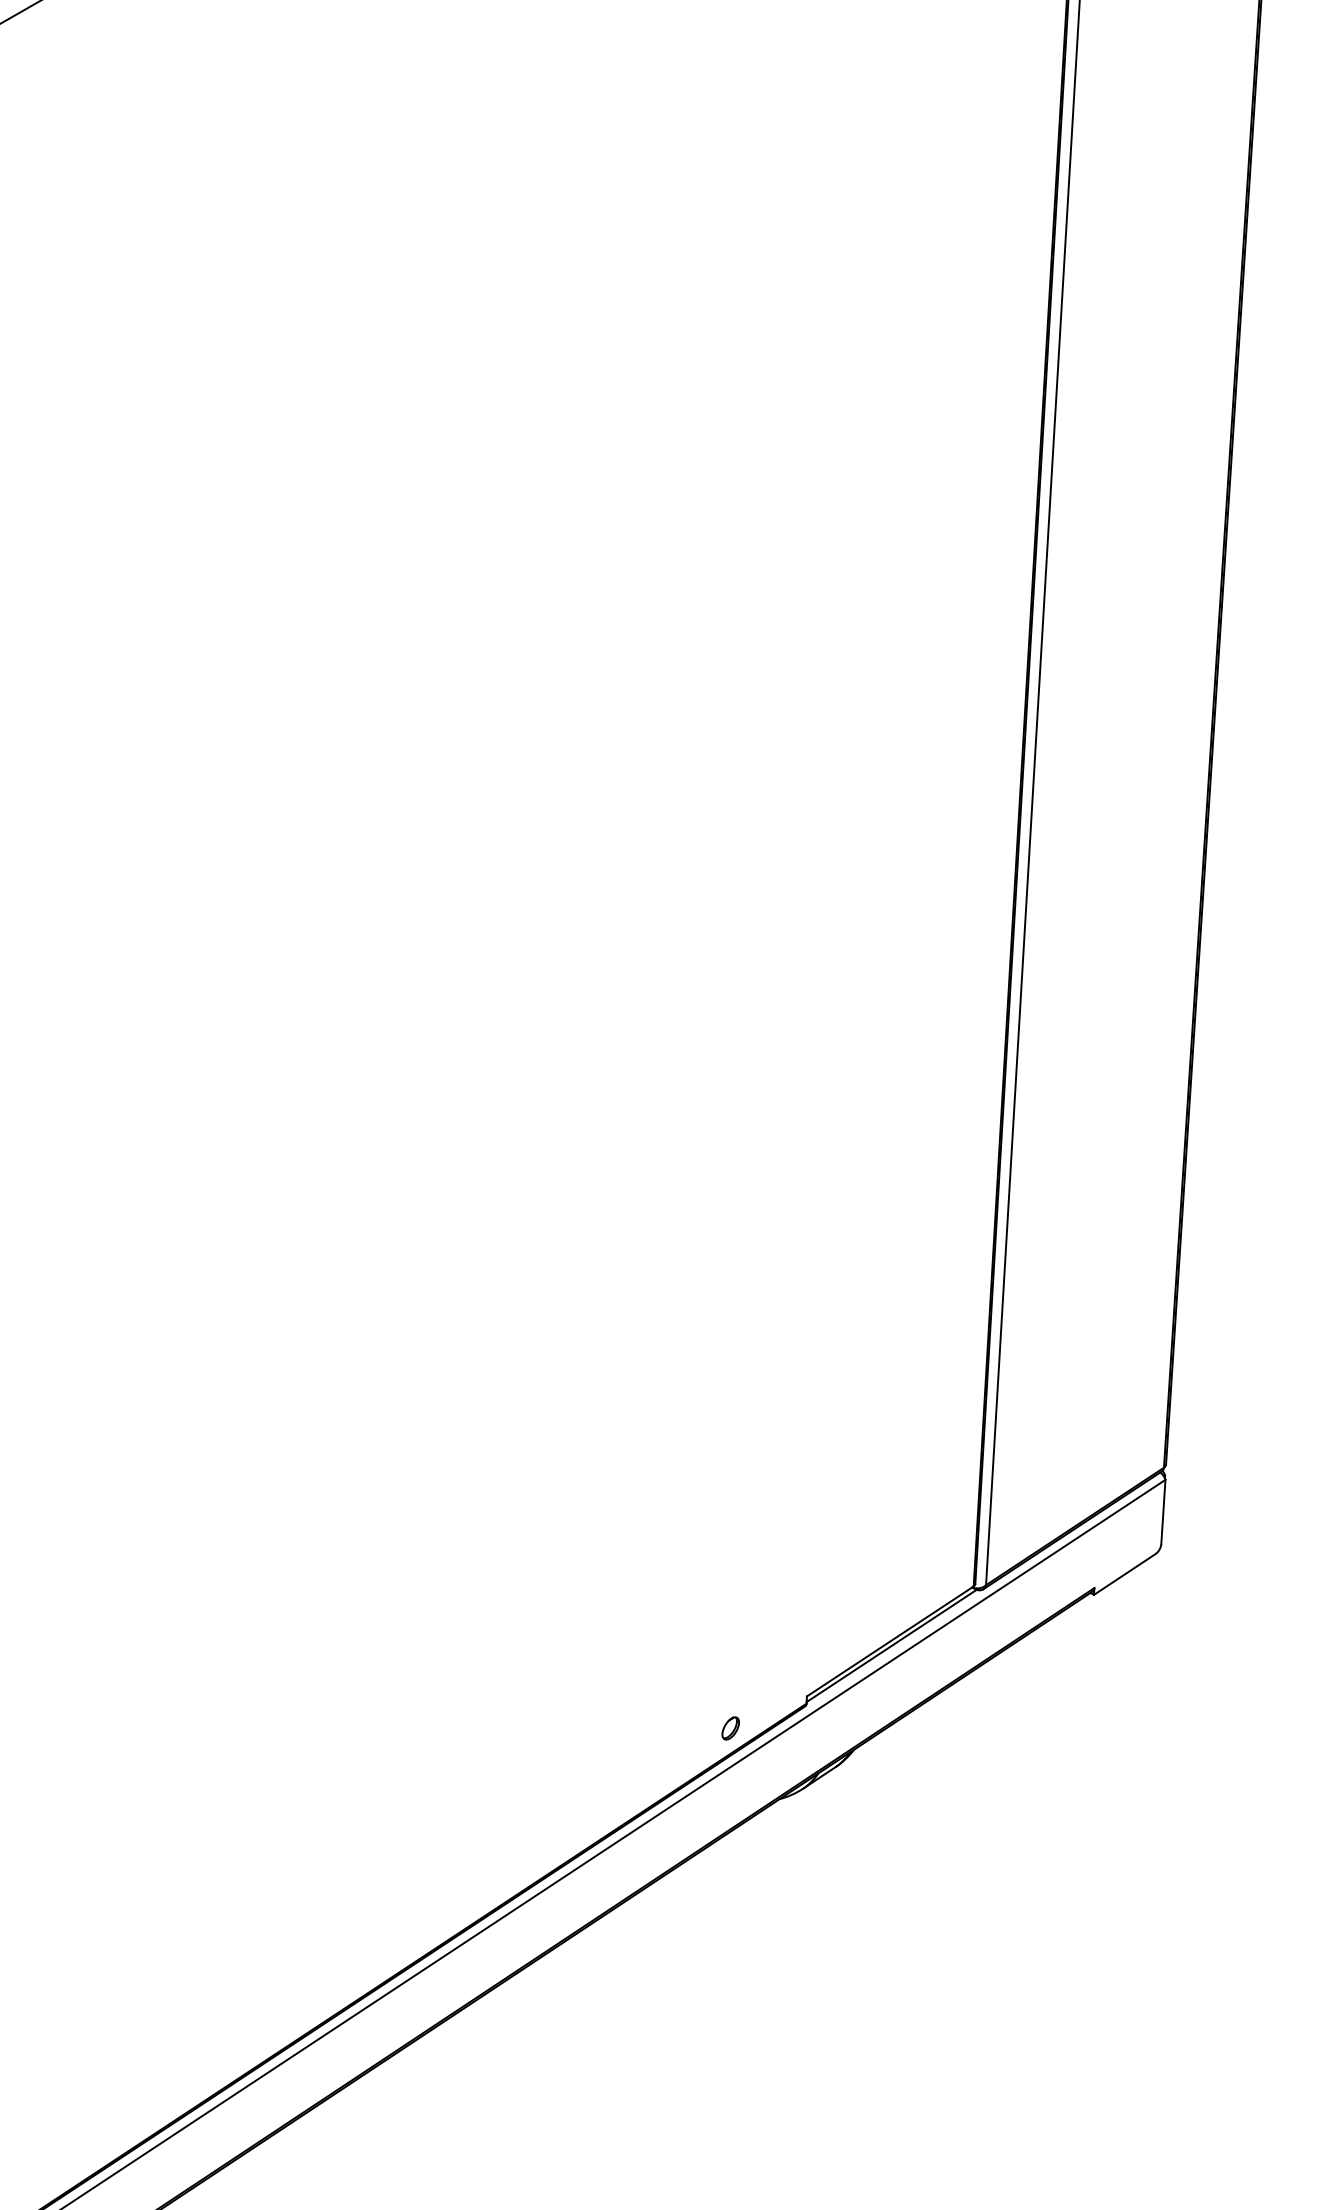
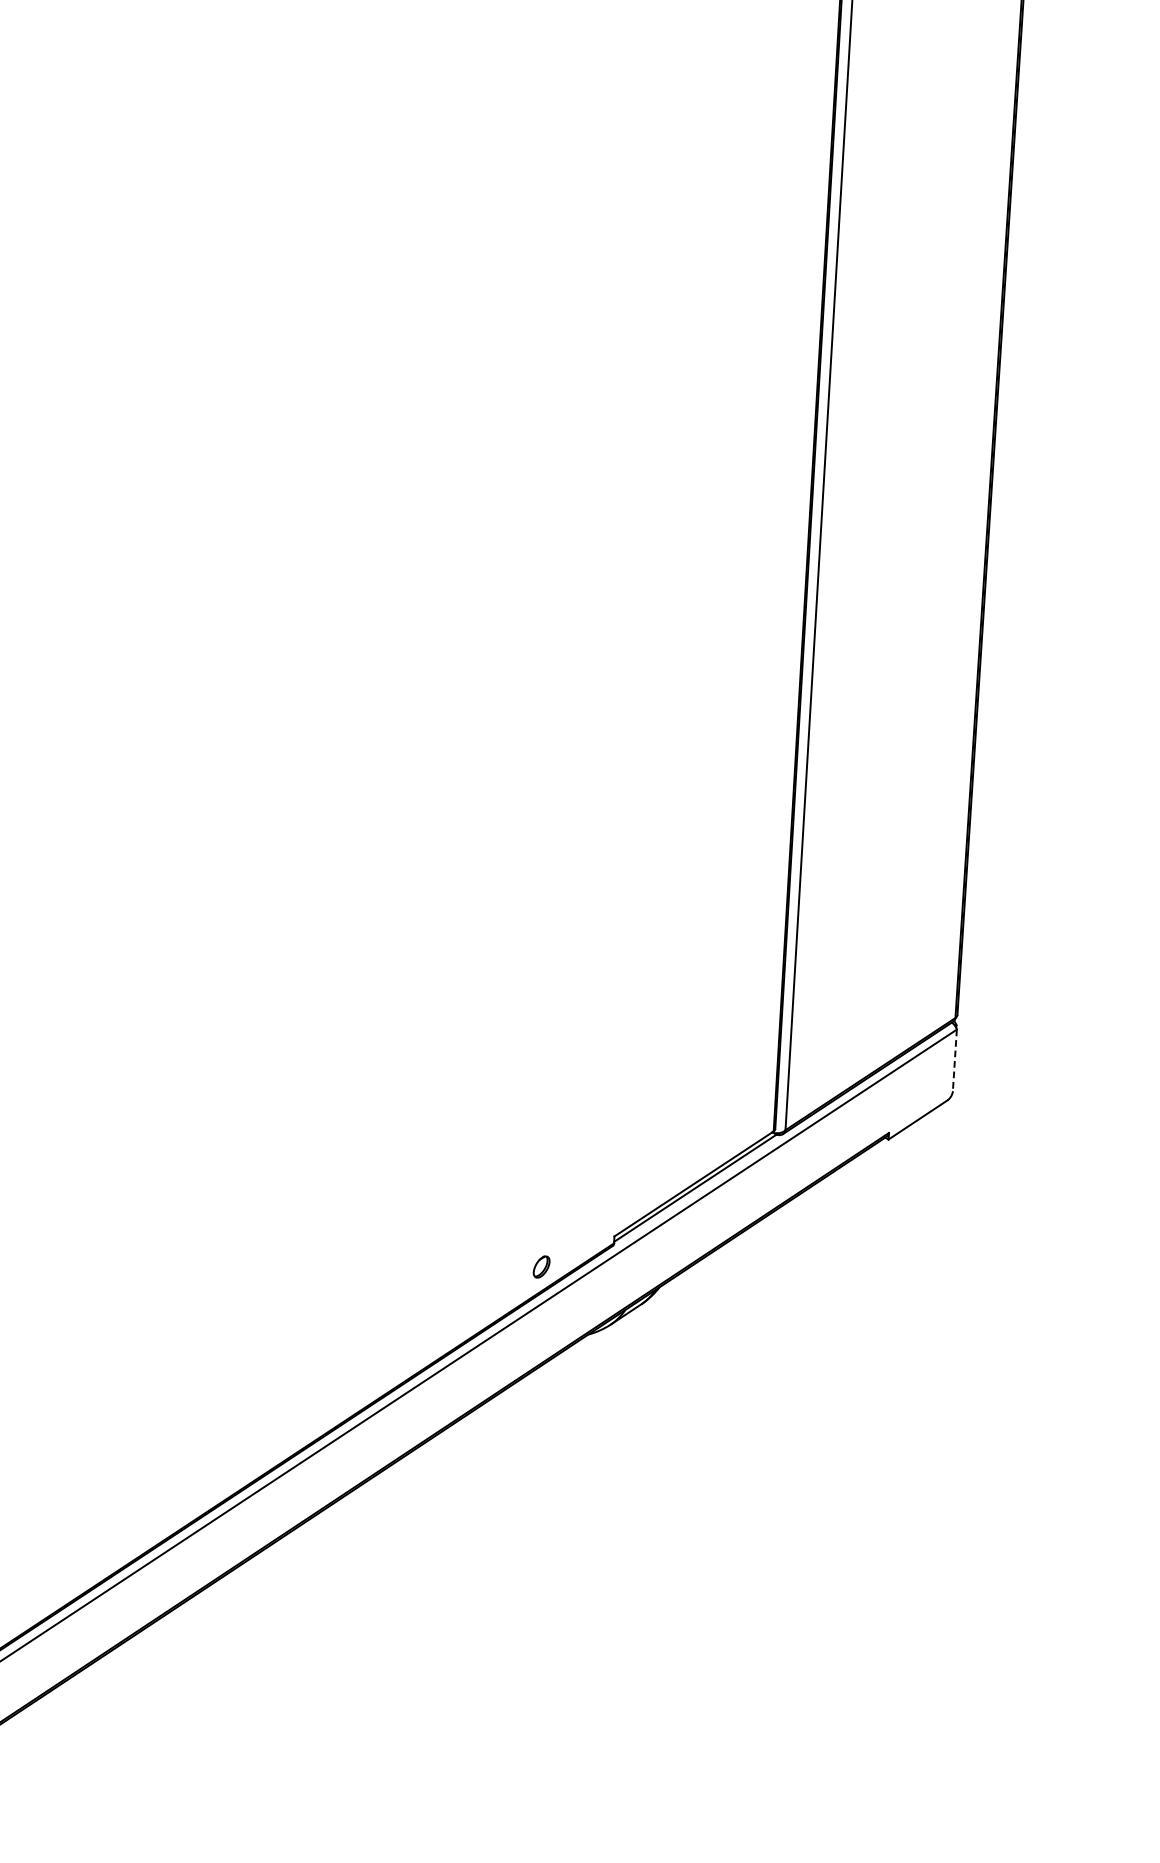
line: (1163, 1512) -> (955, 1060), solid -> dashed

